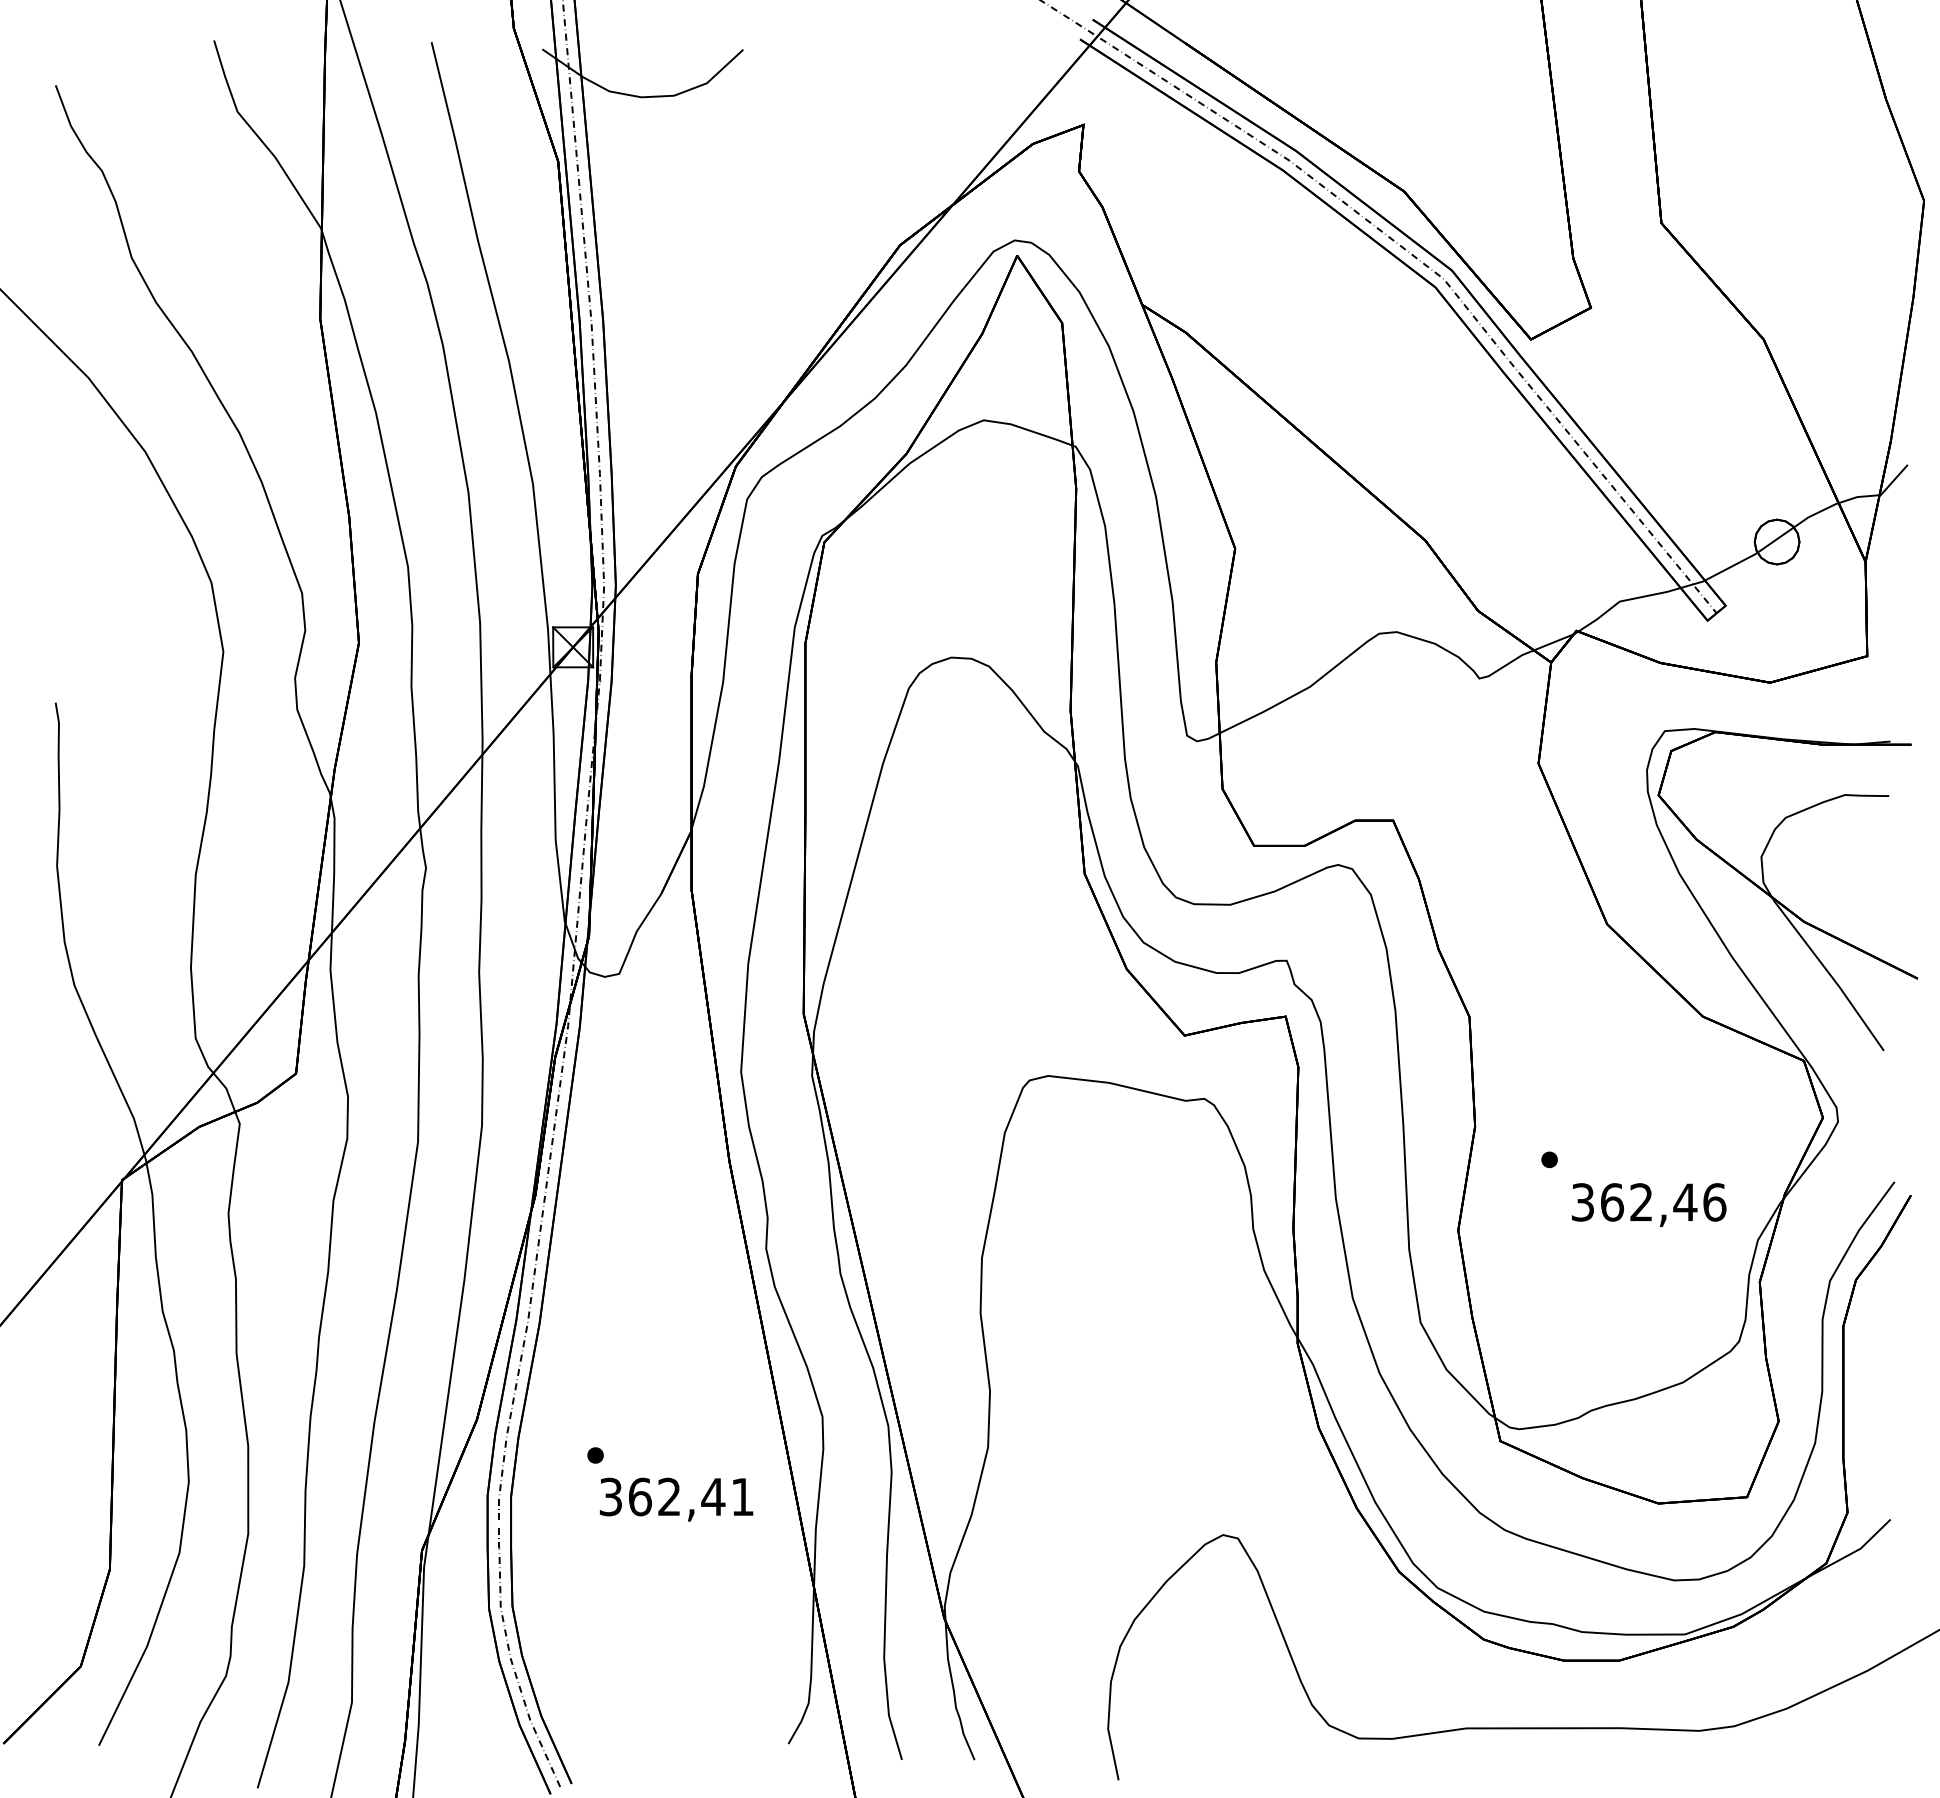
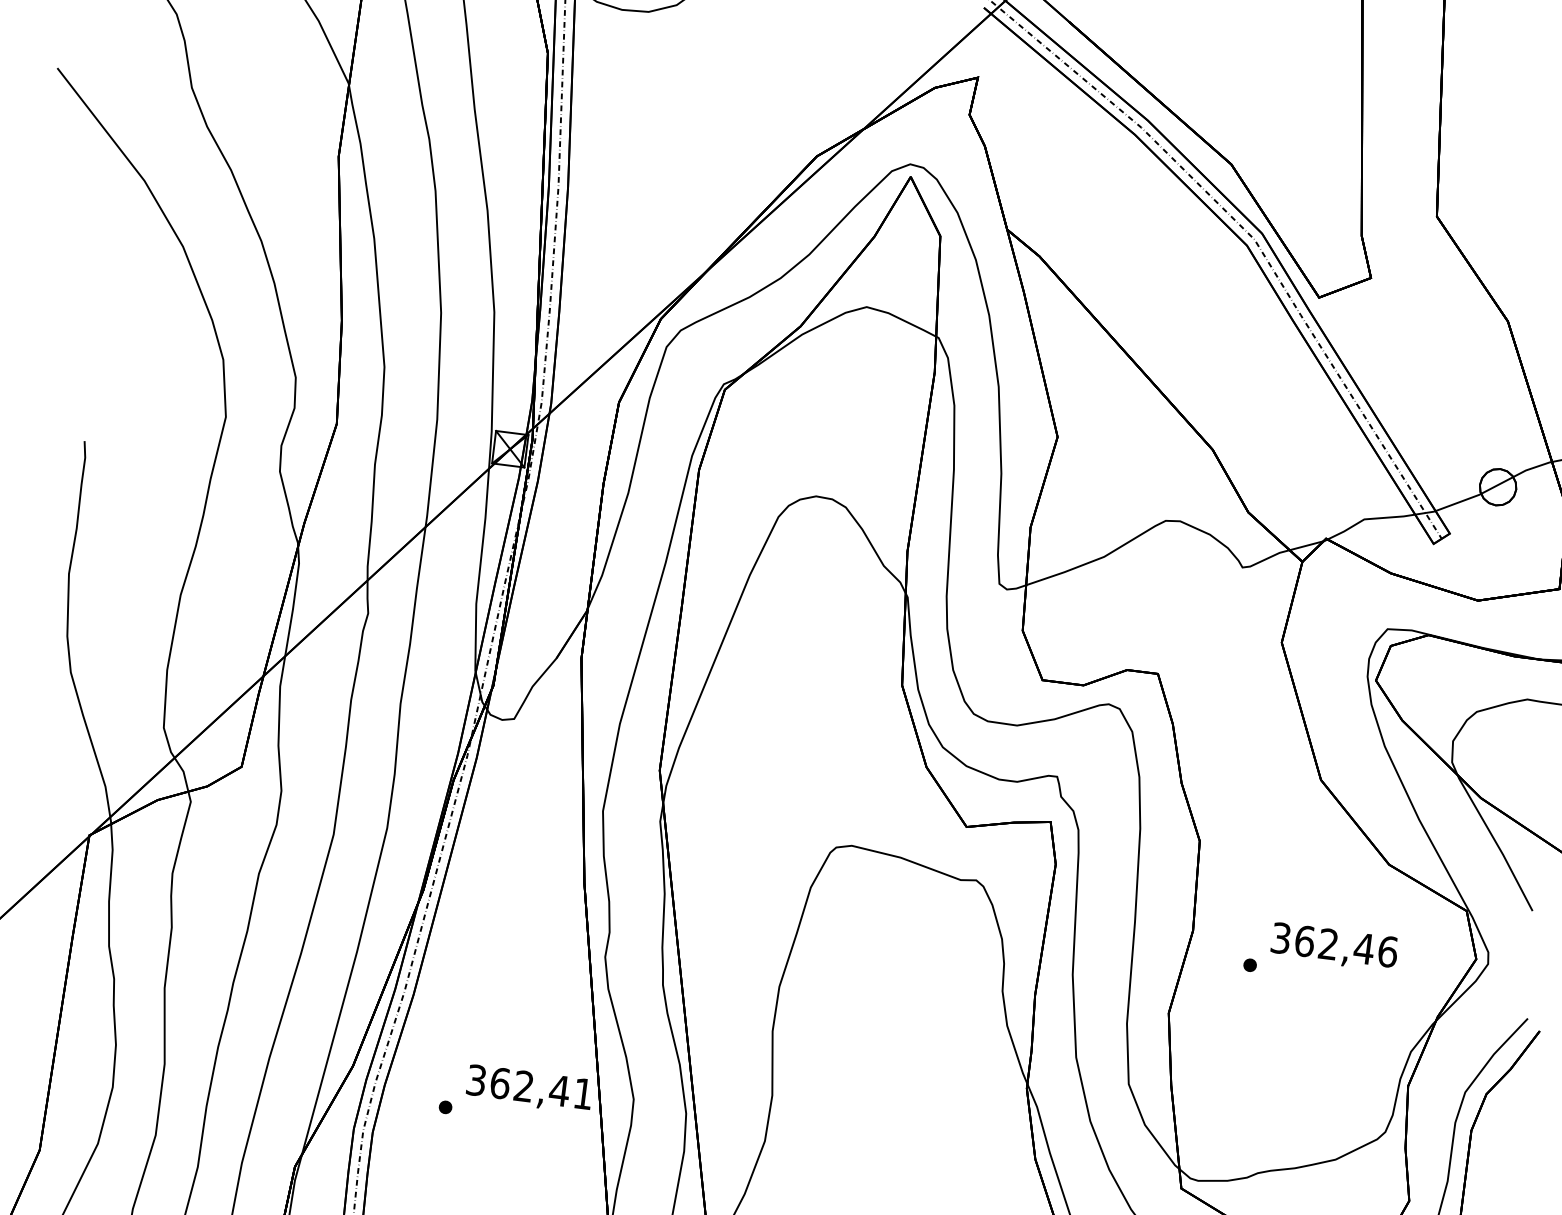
text: (1649, 1204) -> (1334, 946), moved
text: (676, 1499) -> (529, 1089), moved

